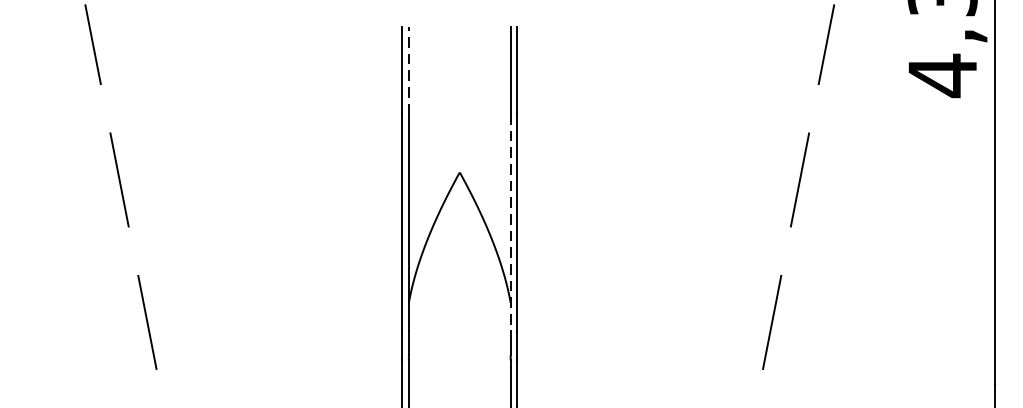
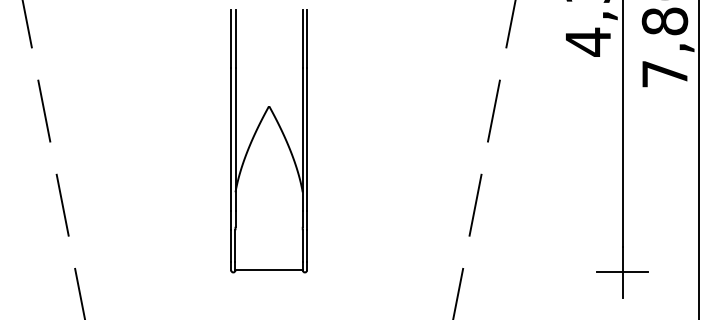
line: (408, 70) -> (235, 38), dashed -> solid
line: (510, 222) -> (302, 139), dashed -> solid

